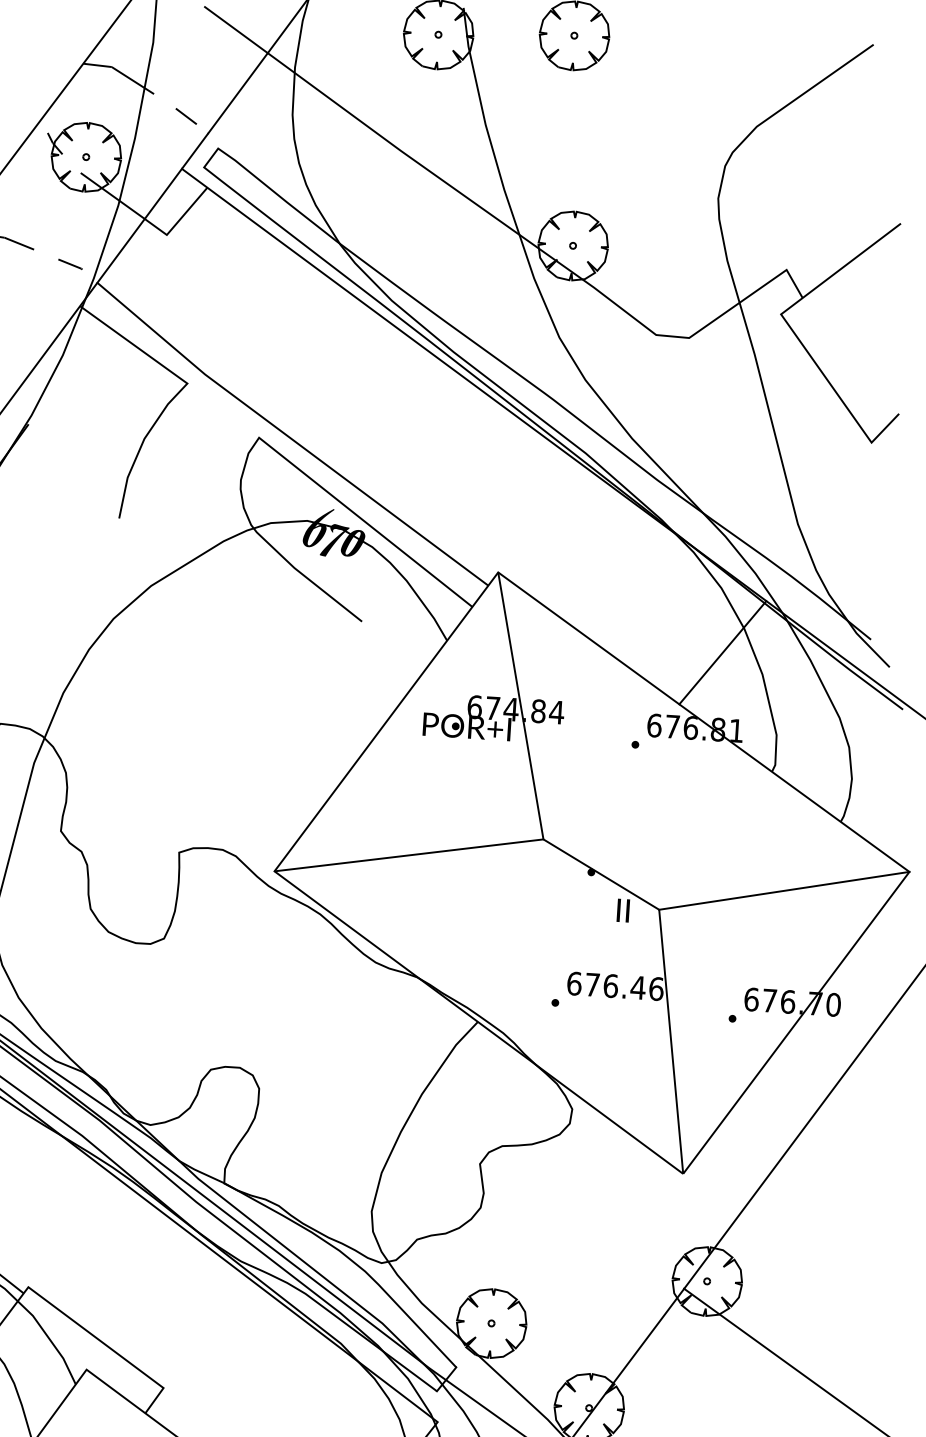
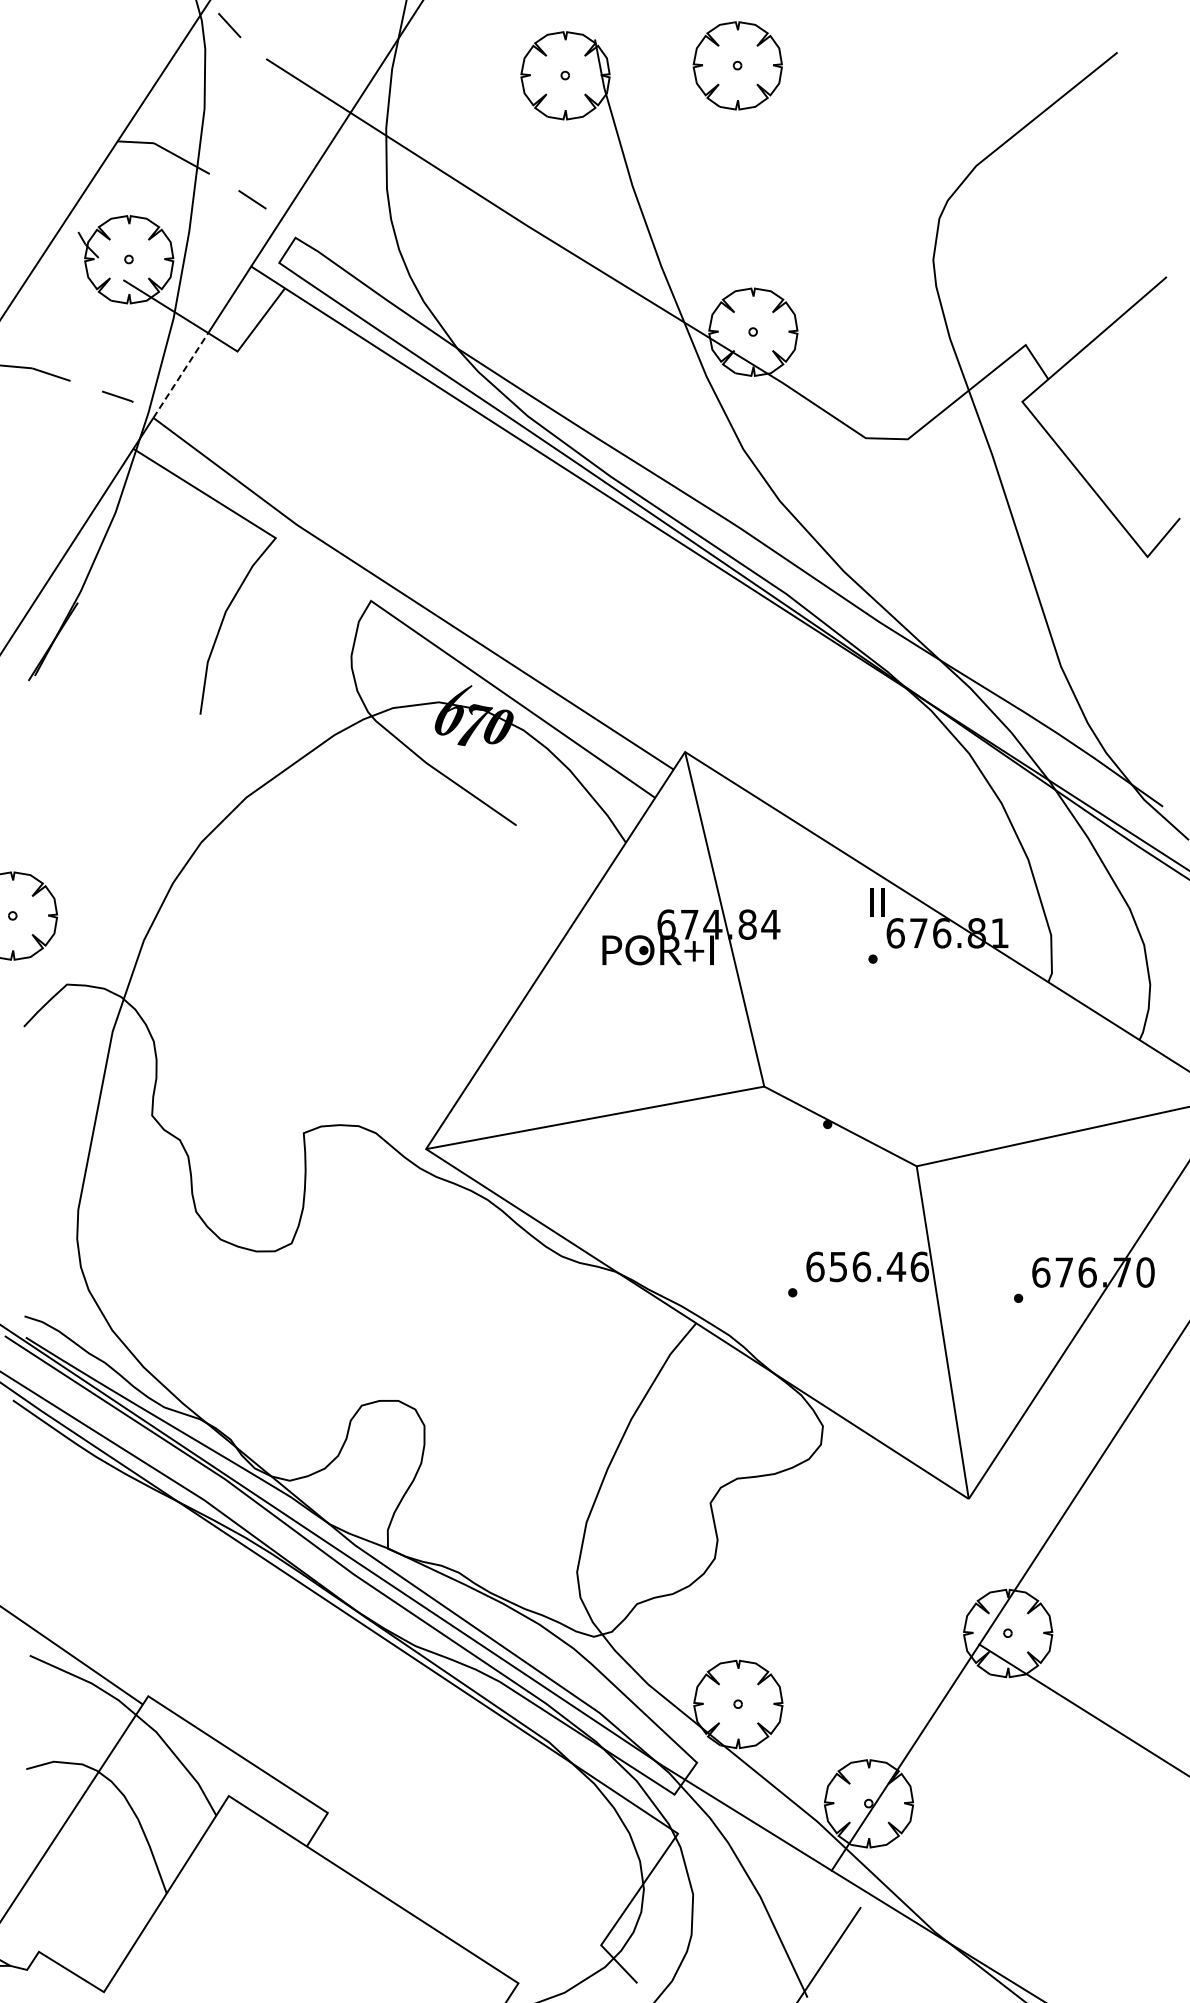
line: (121, 250) -> (181, 375), solid -> dashed
line: (722, 652) -> (976, 835), removed
text: (623, 910) -> (877, 902), moved
text: (592, 985) -> (838, 1267), 676.46 -> 656.46

